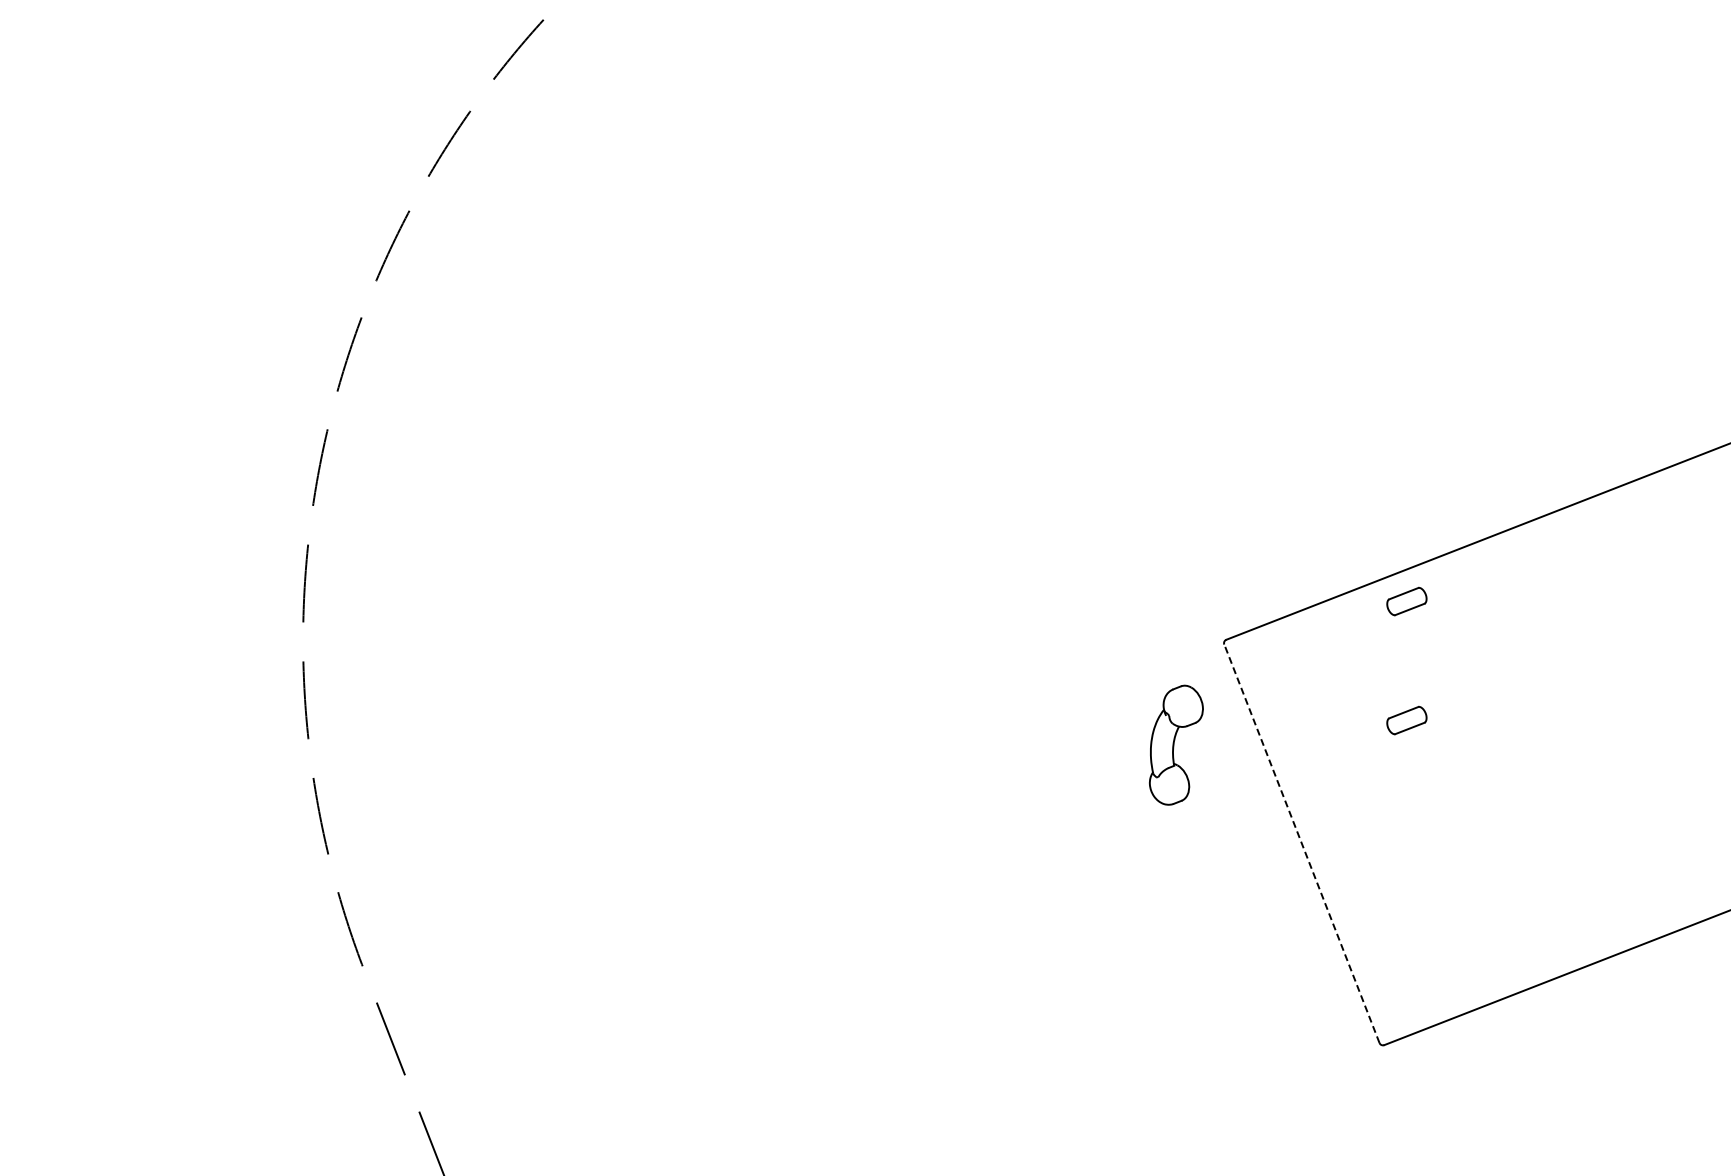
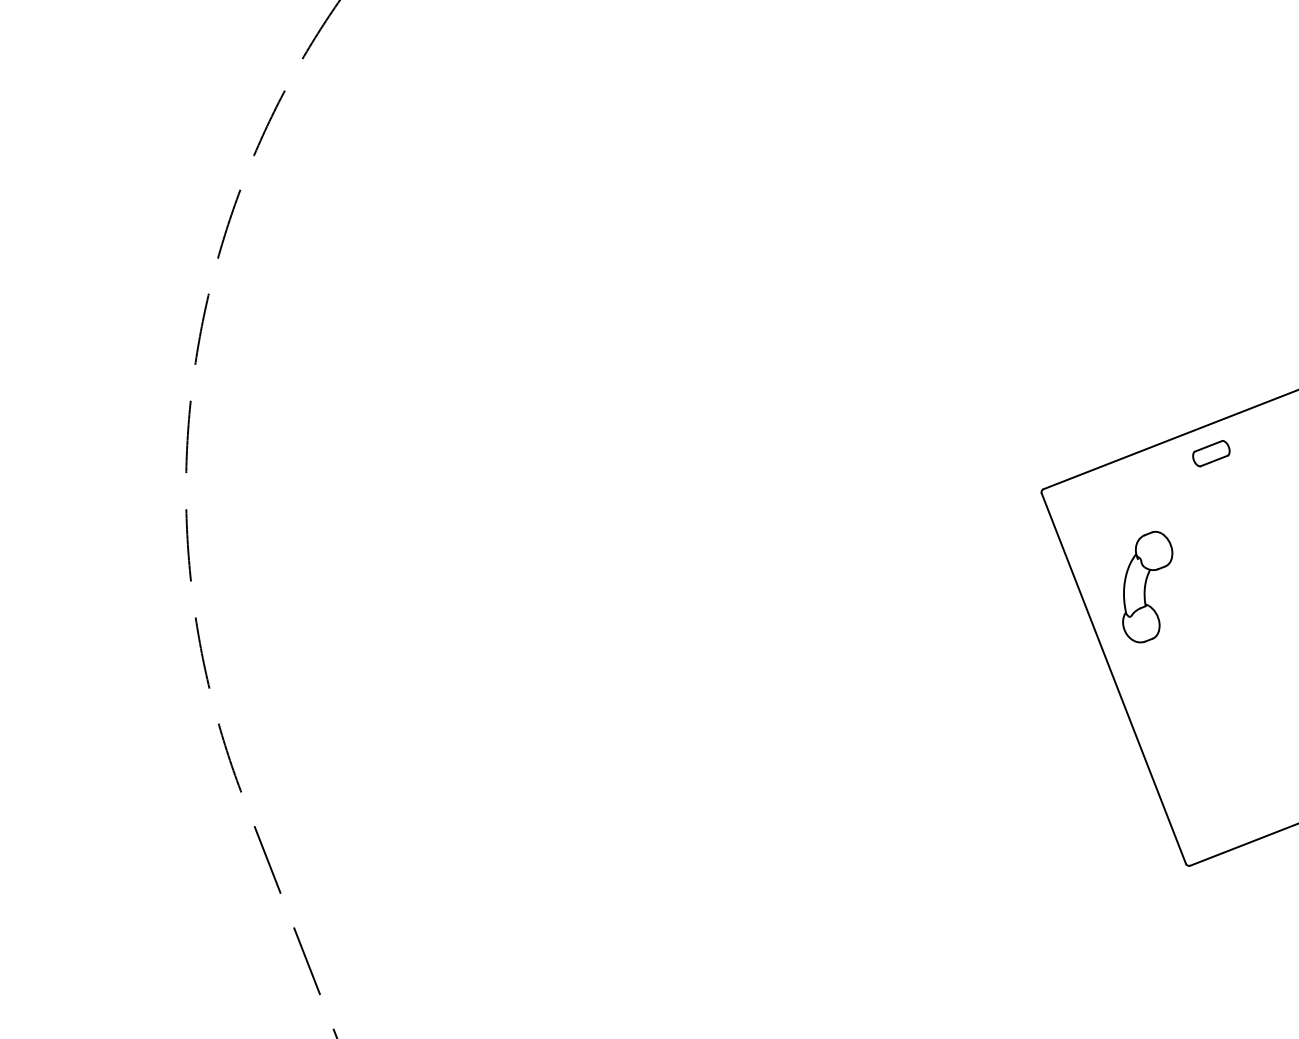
part: (1406, 720) -> (1211, 564), removed
part: (1176, 744) -> (1147, 586), moved
line: (1301, 843) -> (1113, 678), dashed -> solid

